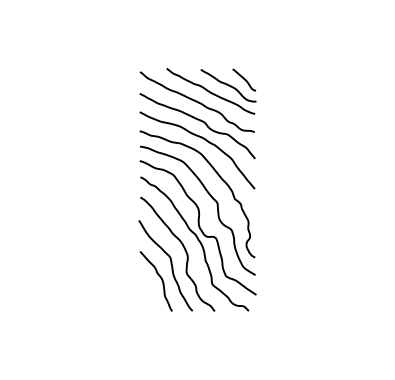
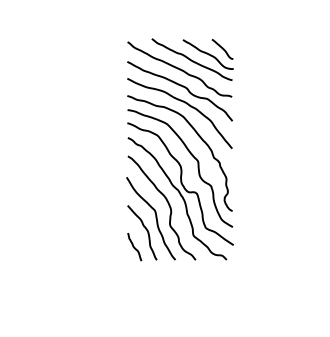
curve: (147, 296) -> (134, 246), added

